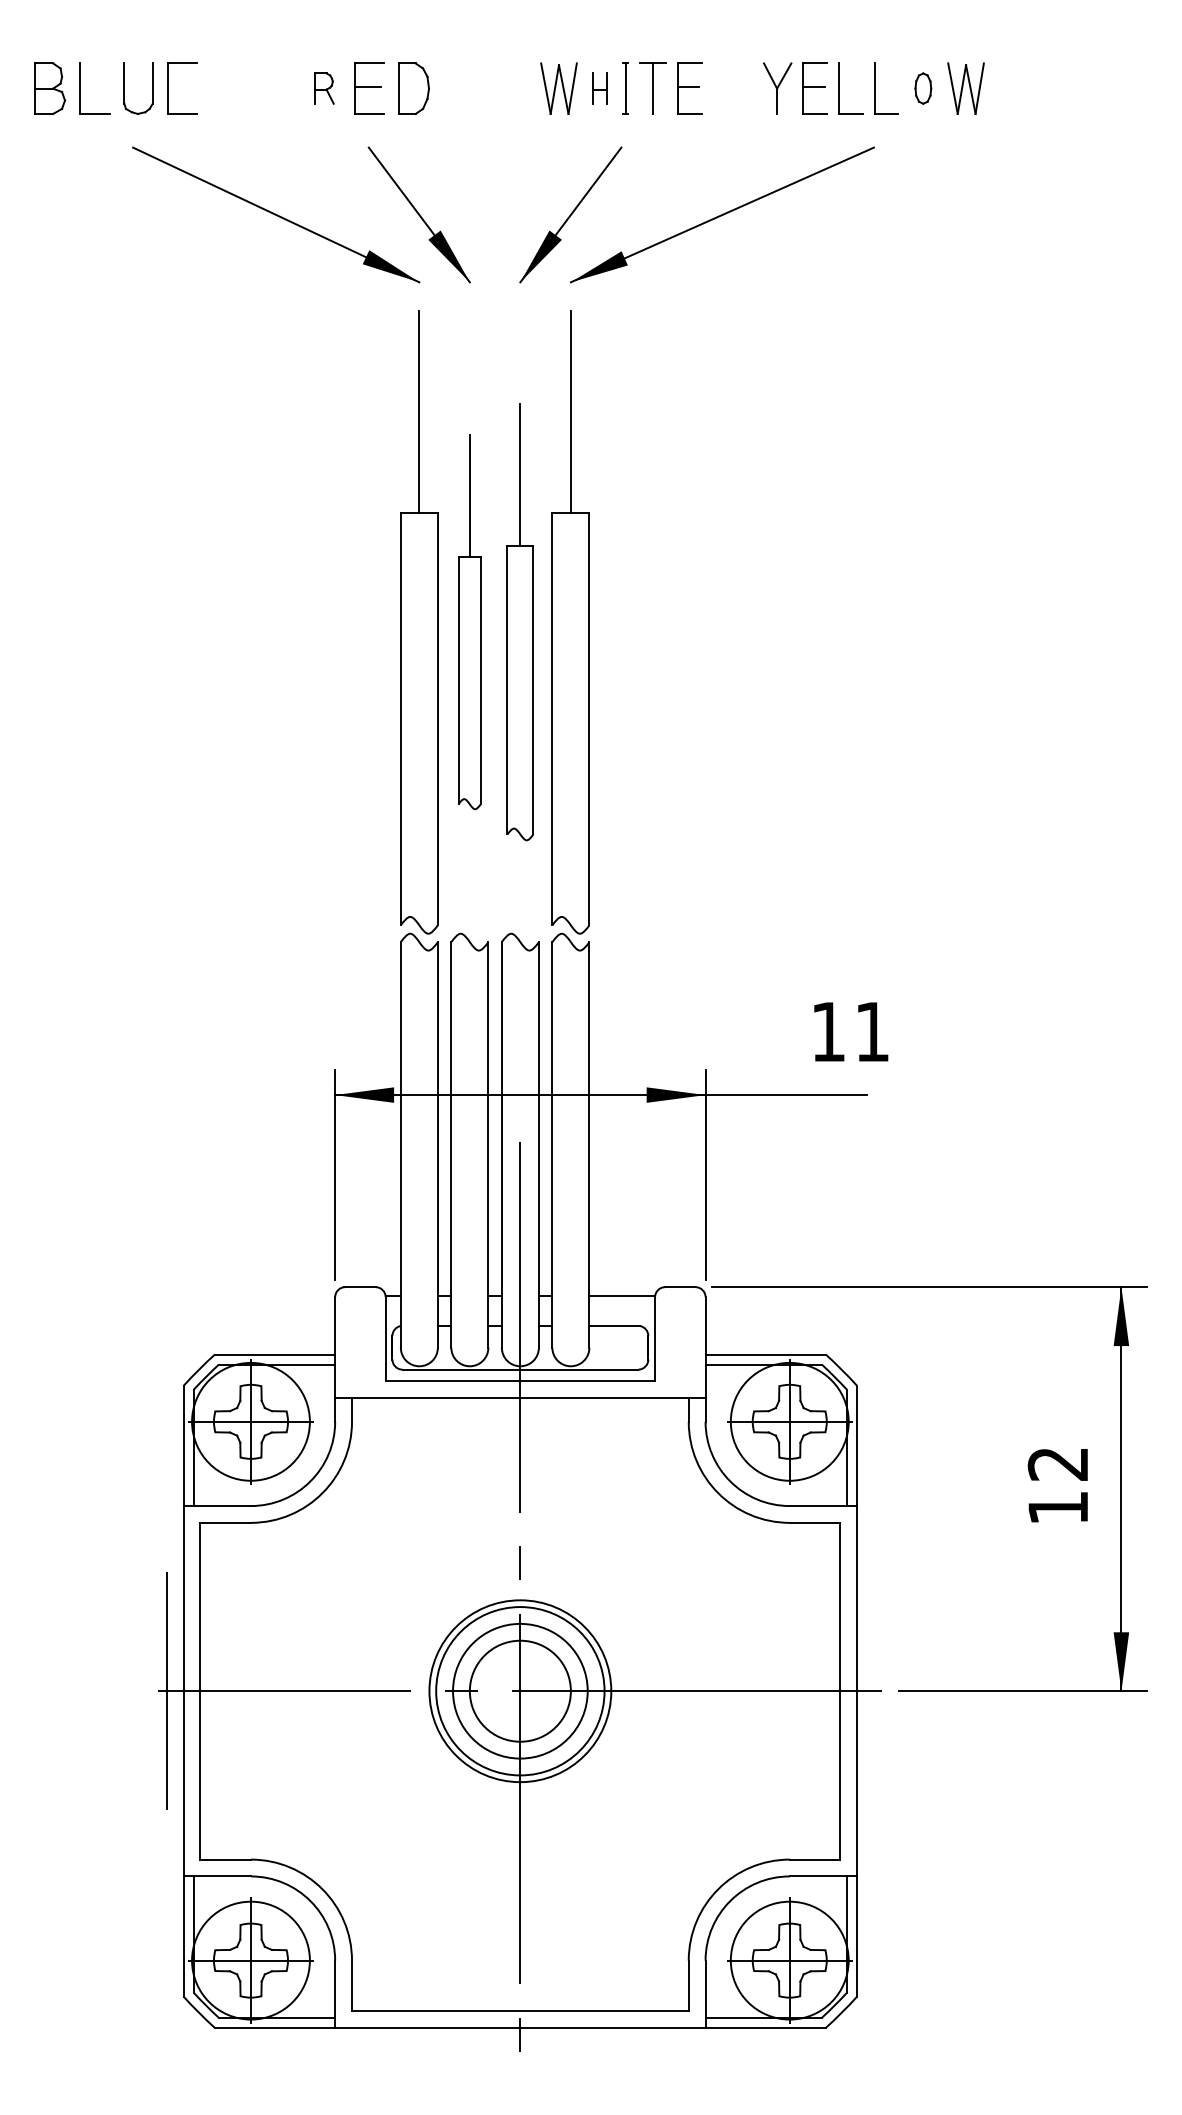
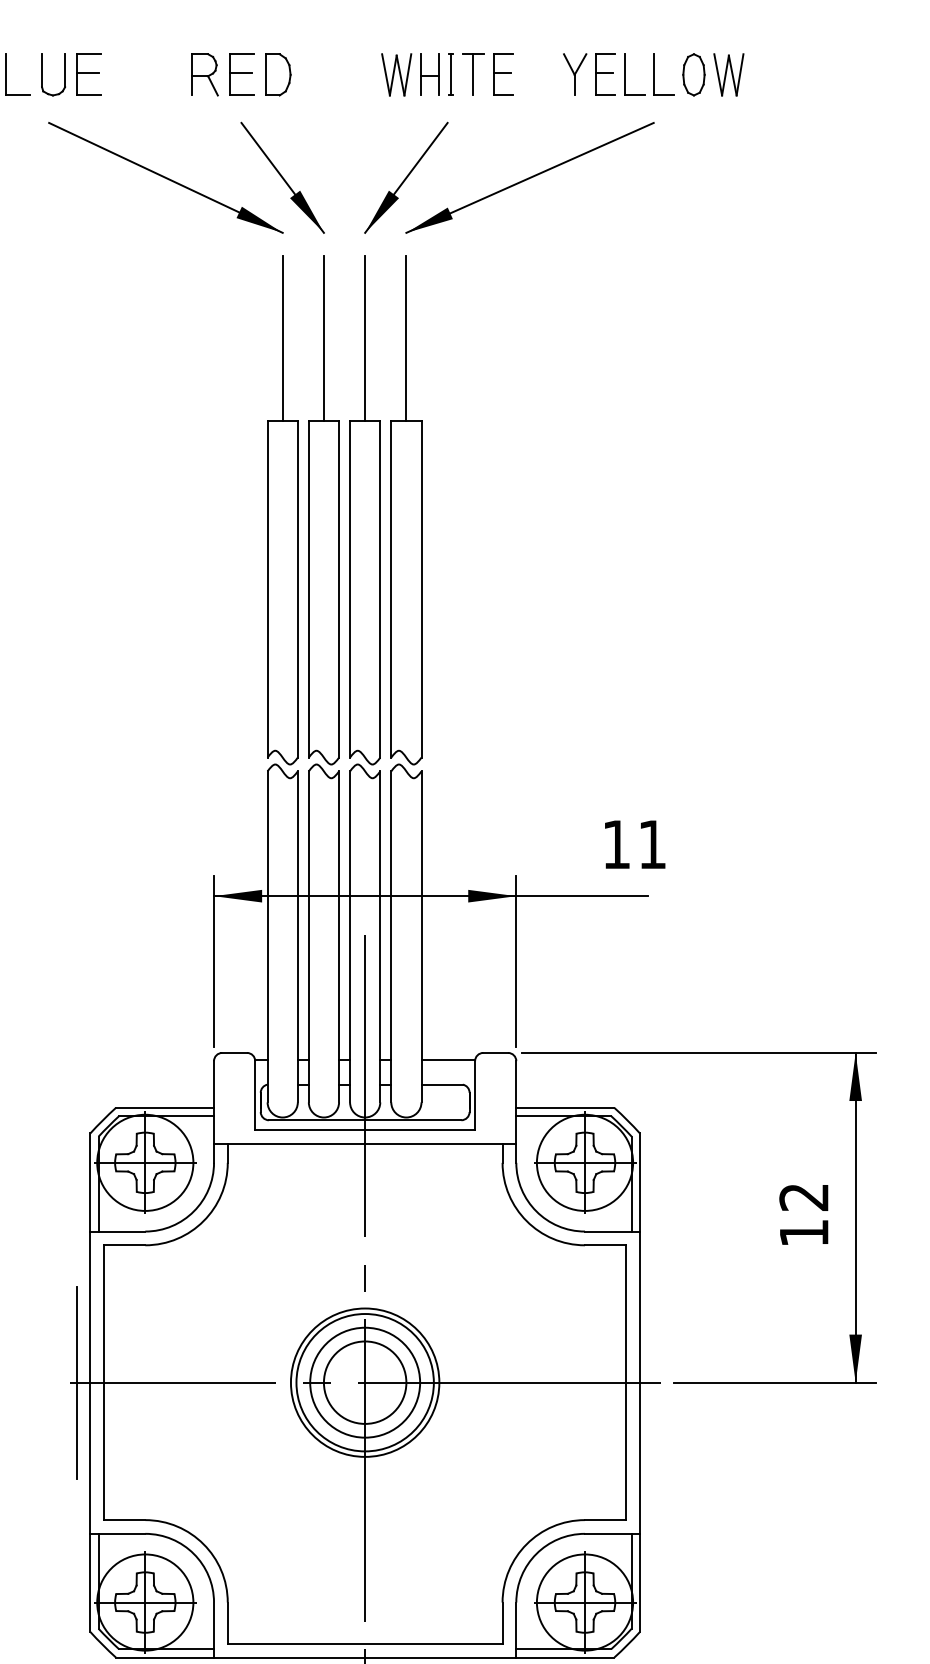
line: (180, 87) -> (87, 73), added
part: (324, 88) -> (205, 74), size x1.67
part: (599, 88) -> (429, 74), size x1.67
part: (923, 88) -> (694, 74), size x1.67
part: (469, 622) -> (323, 510), size x1.67
part: (520, 622) -> (365, 510), size x1.43

